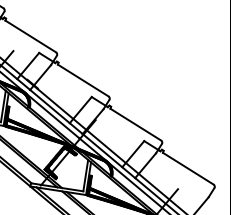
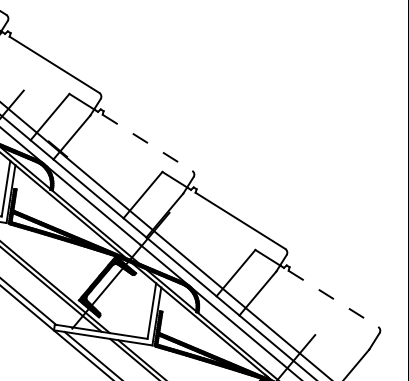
line: (83, 80) -> (147, 142), solid -> dashed
line: (188, 168) -> (333, 298), solid -> dashed

